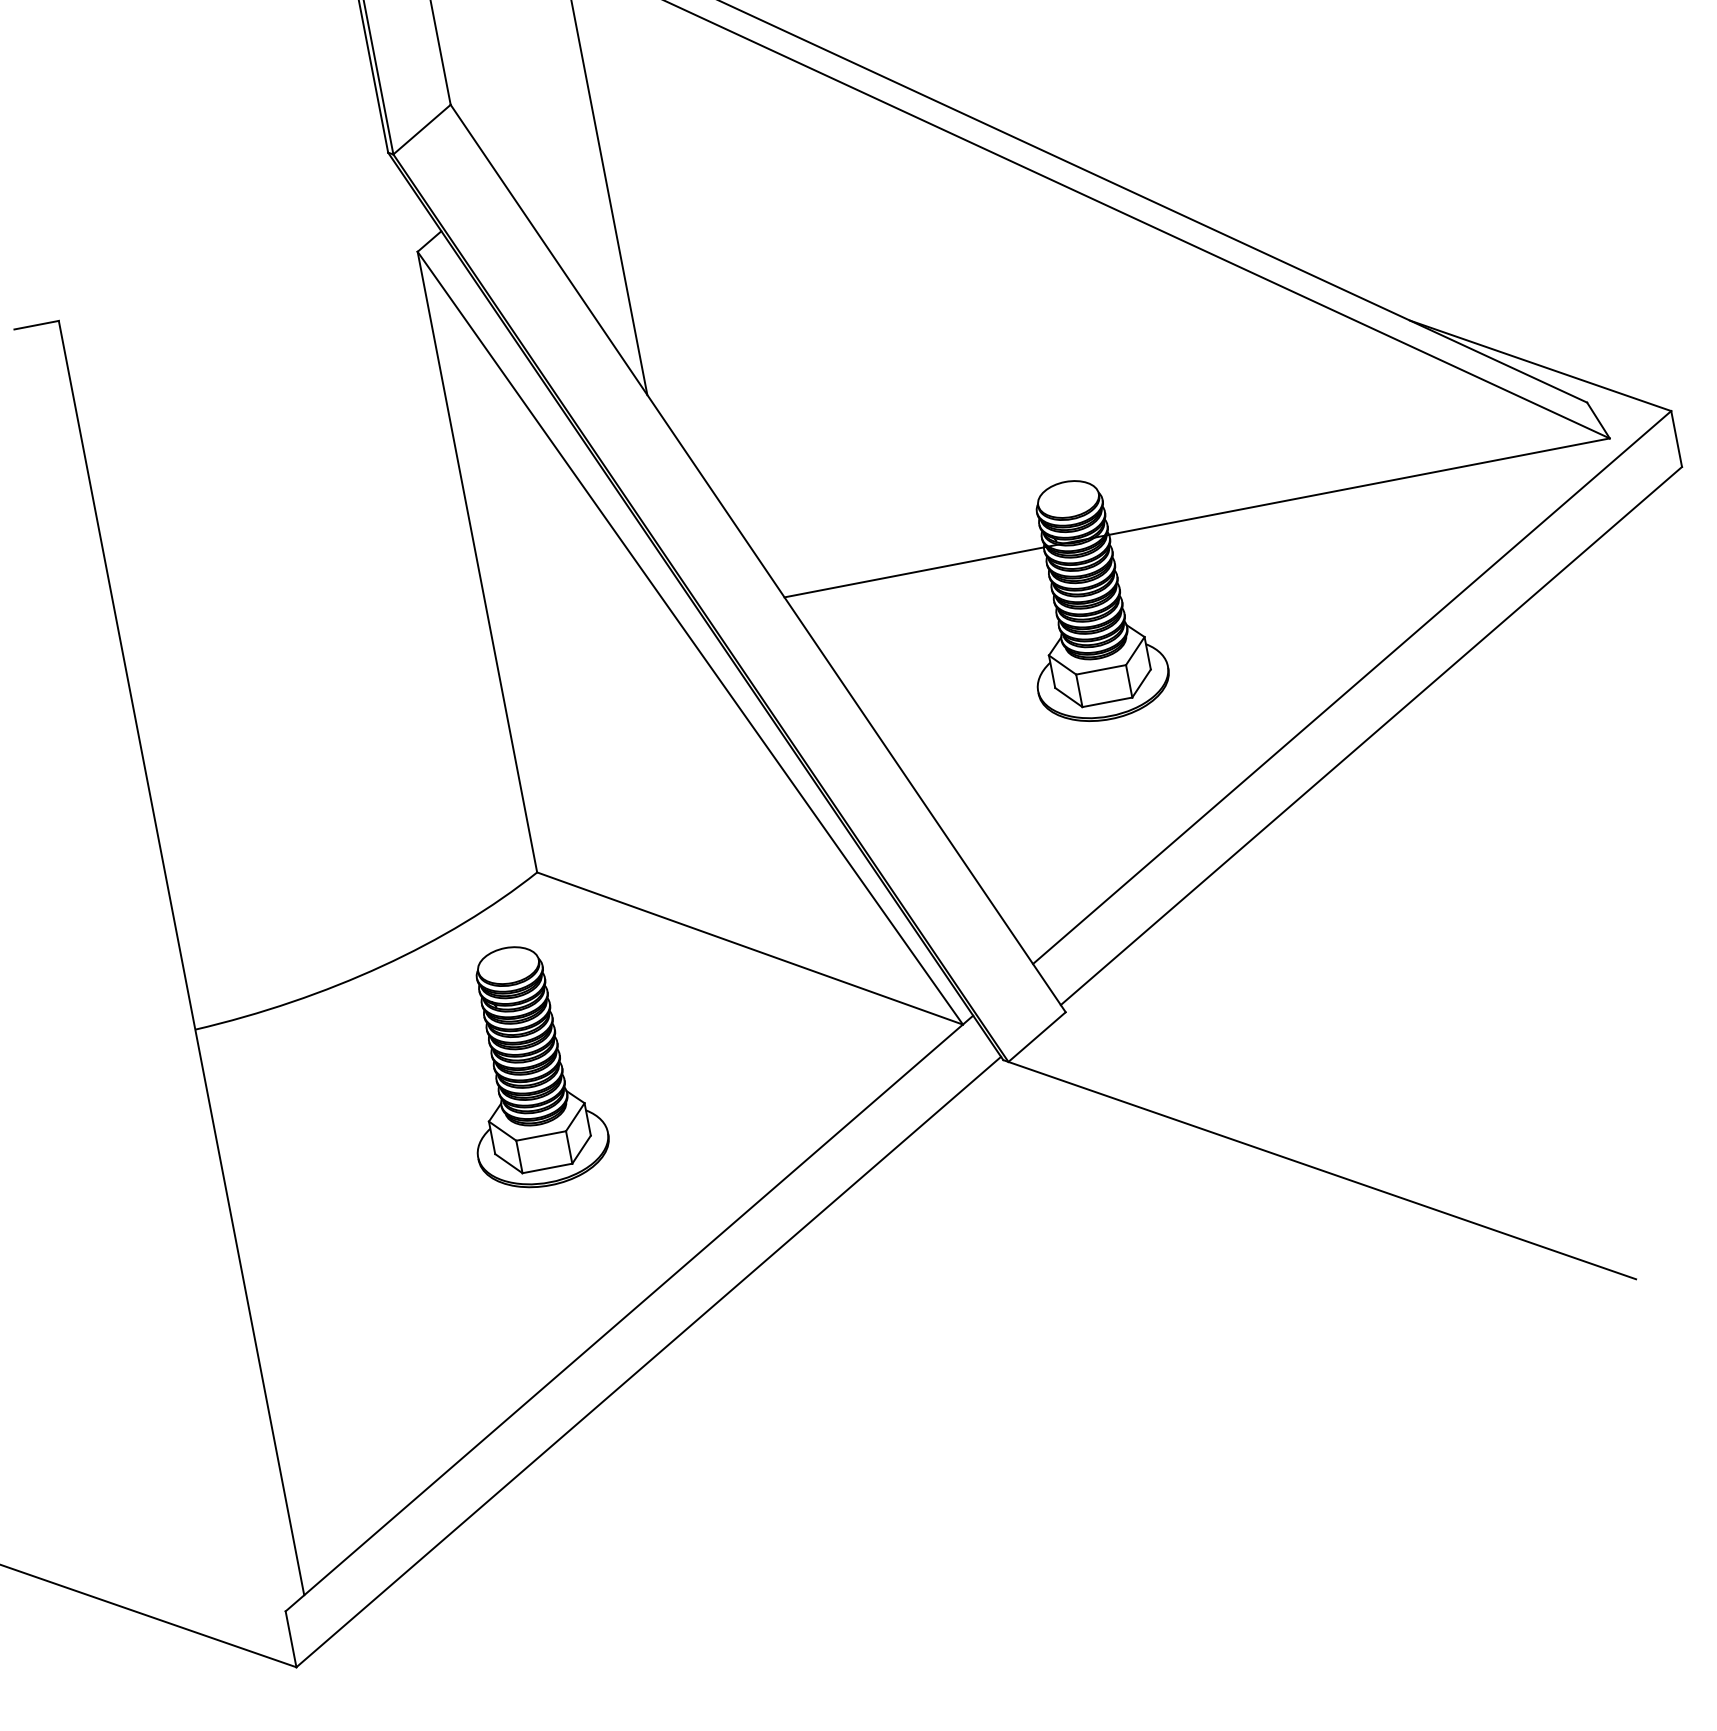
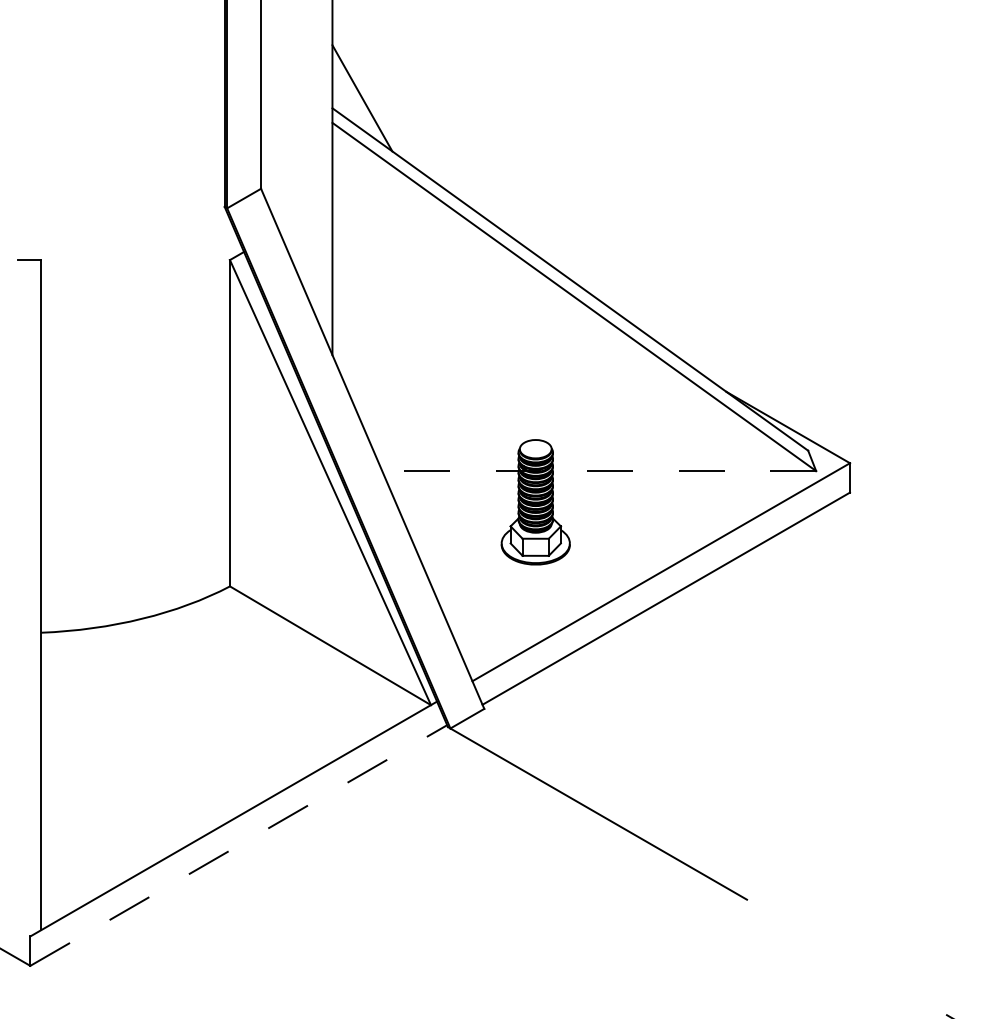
line: (1197, 518) -> (599, 471), solid -> dashed
part: (528, 1065) -> (206, 683), removed
line: (648, 1362) -> (238, 845), solid -> dashed

